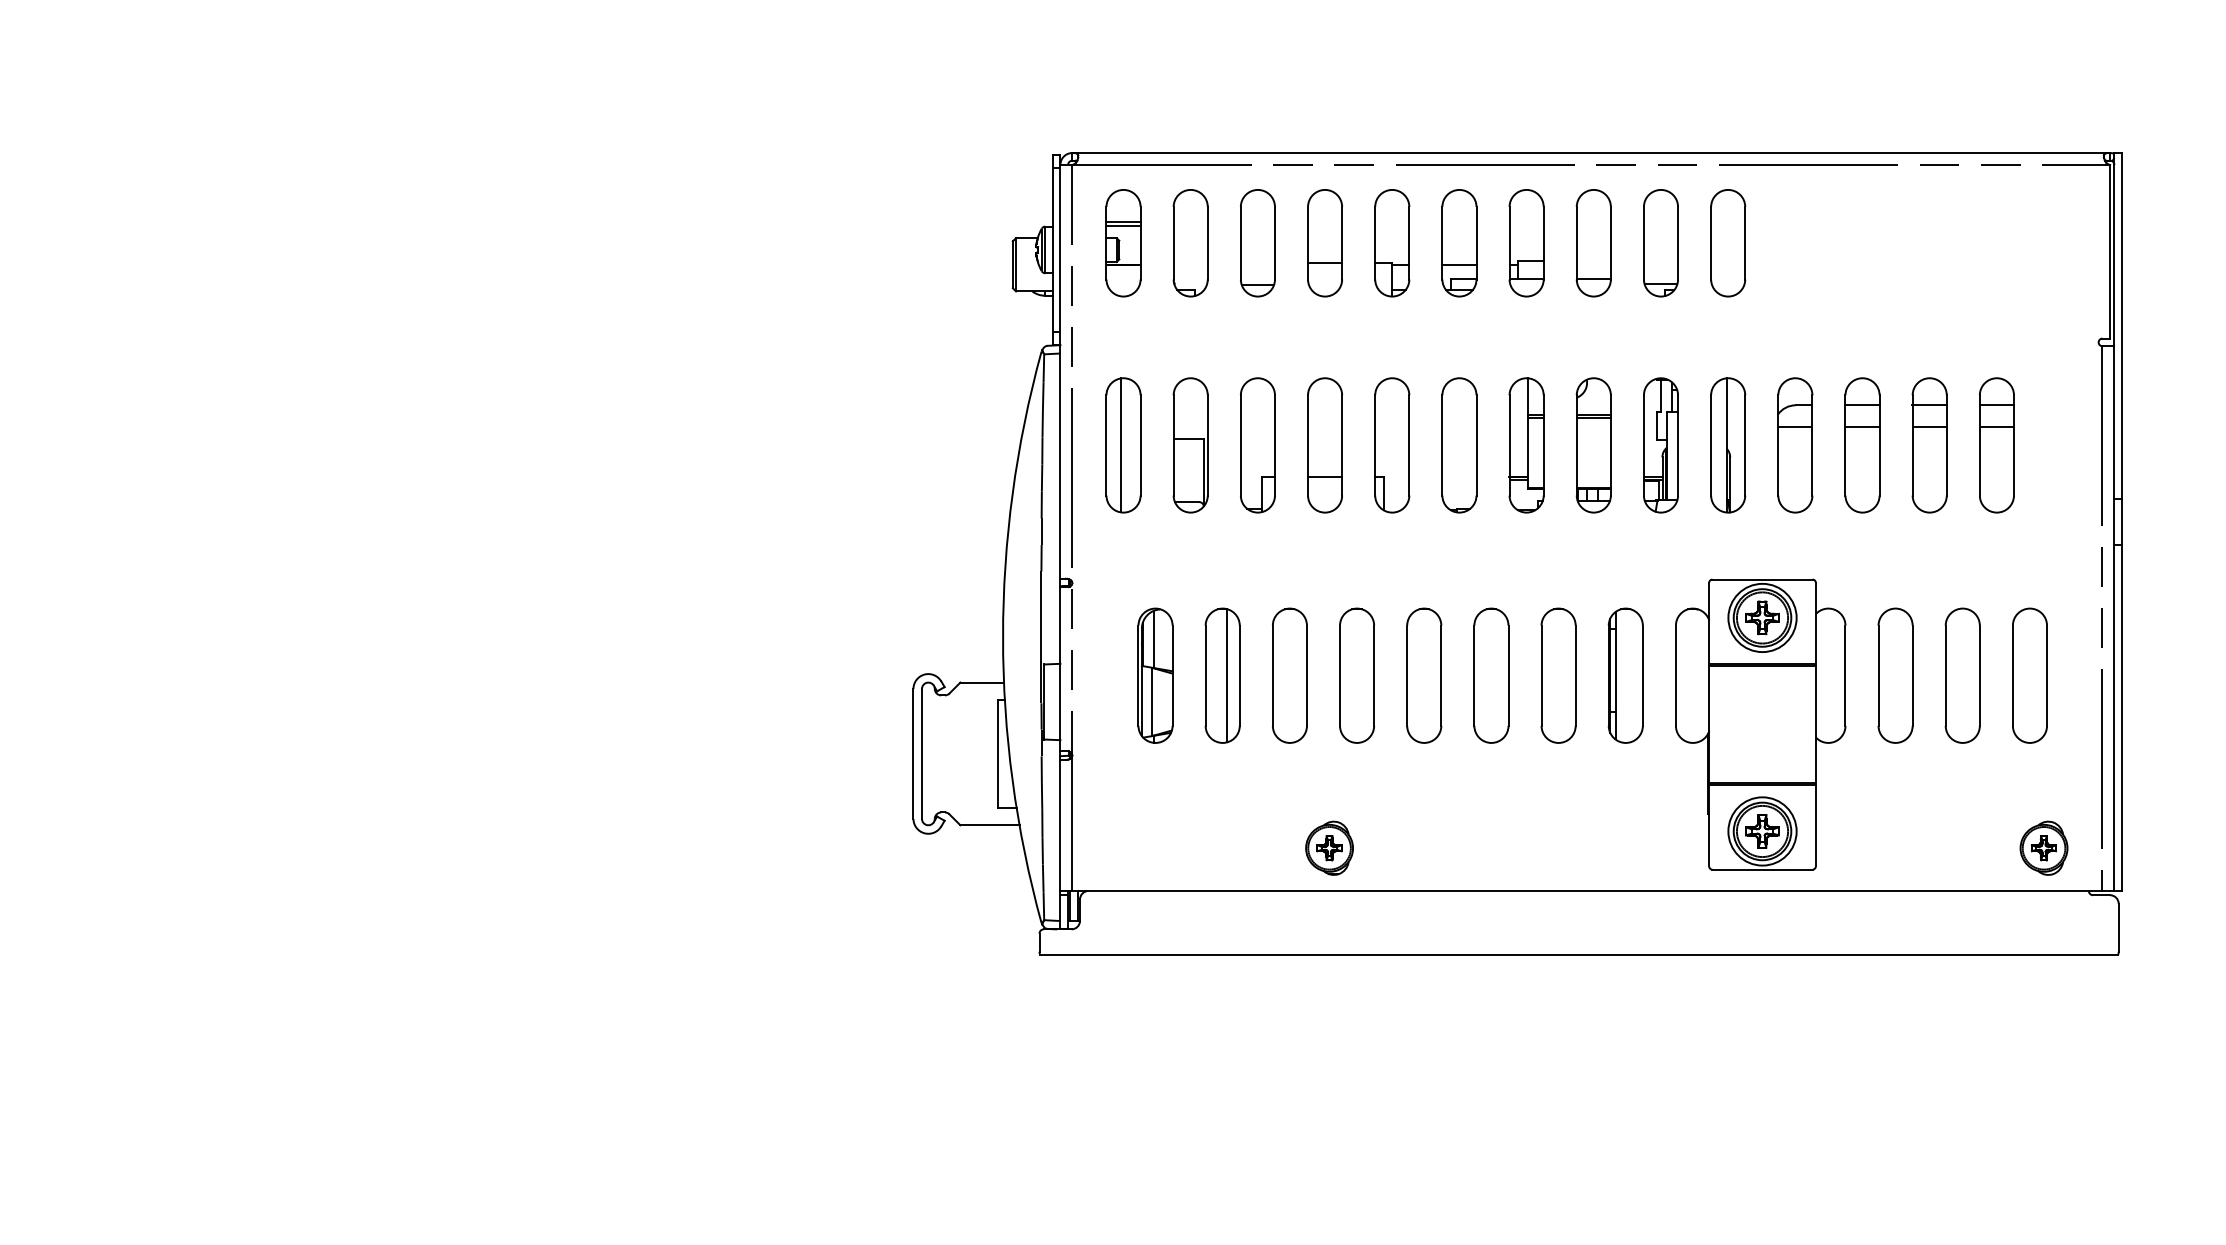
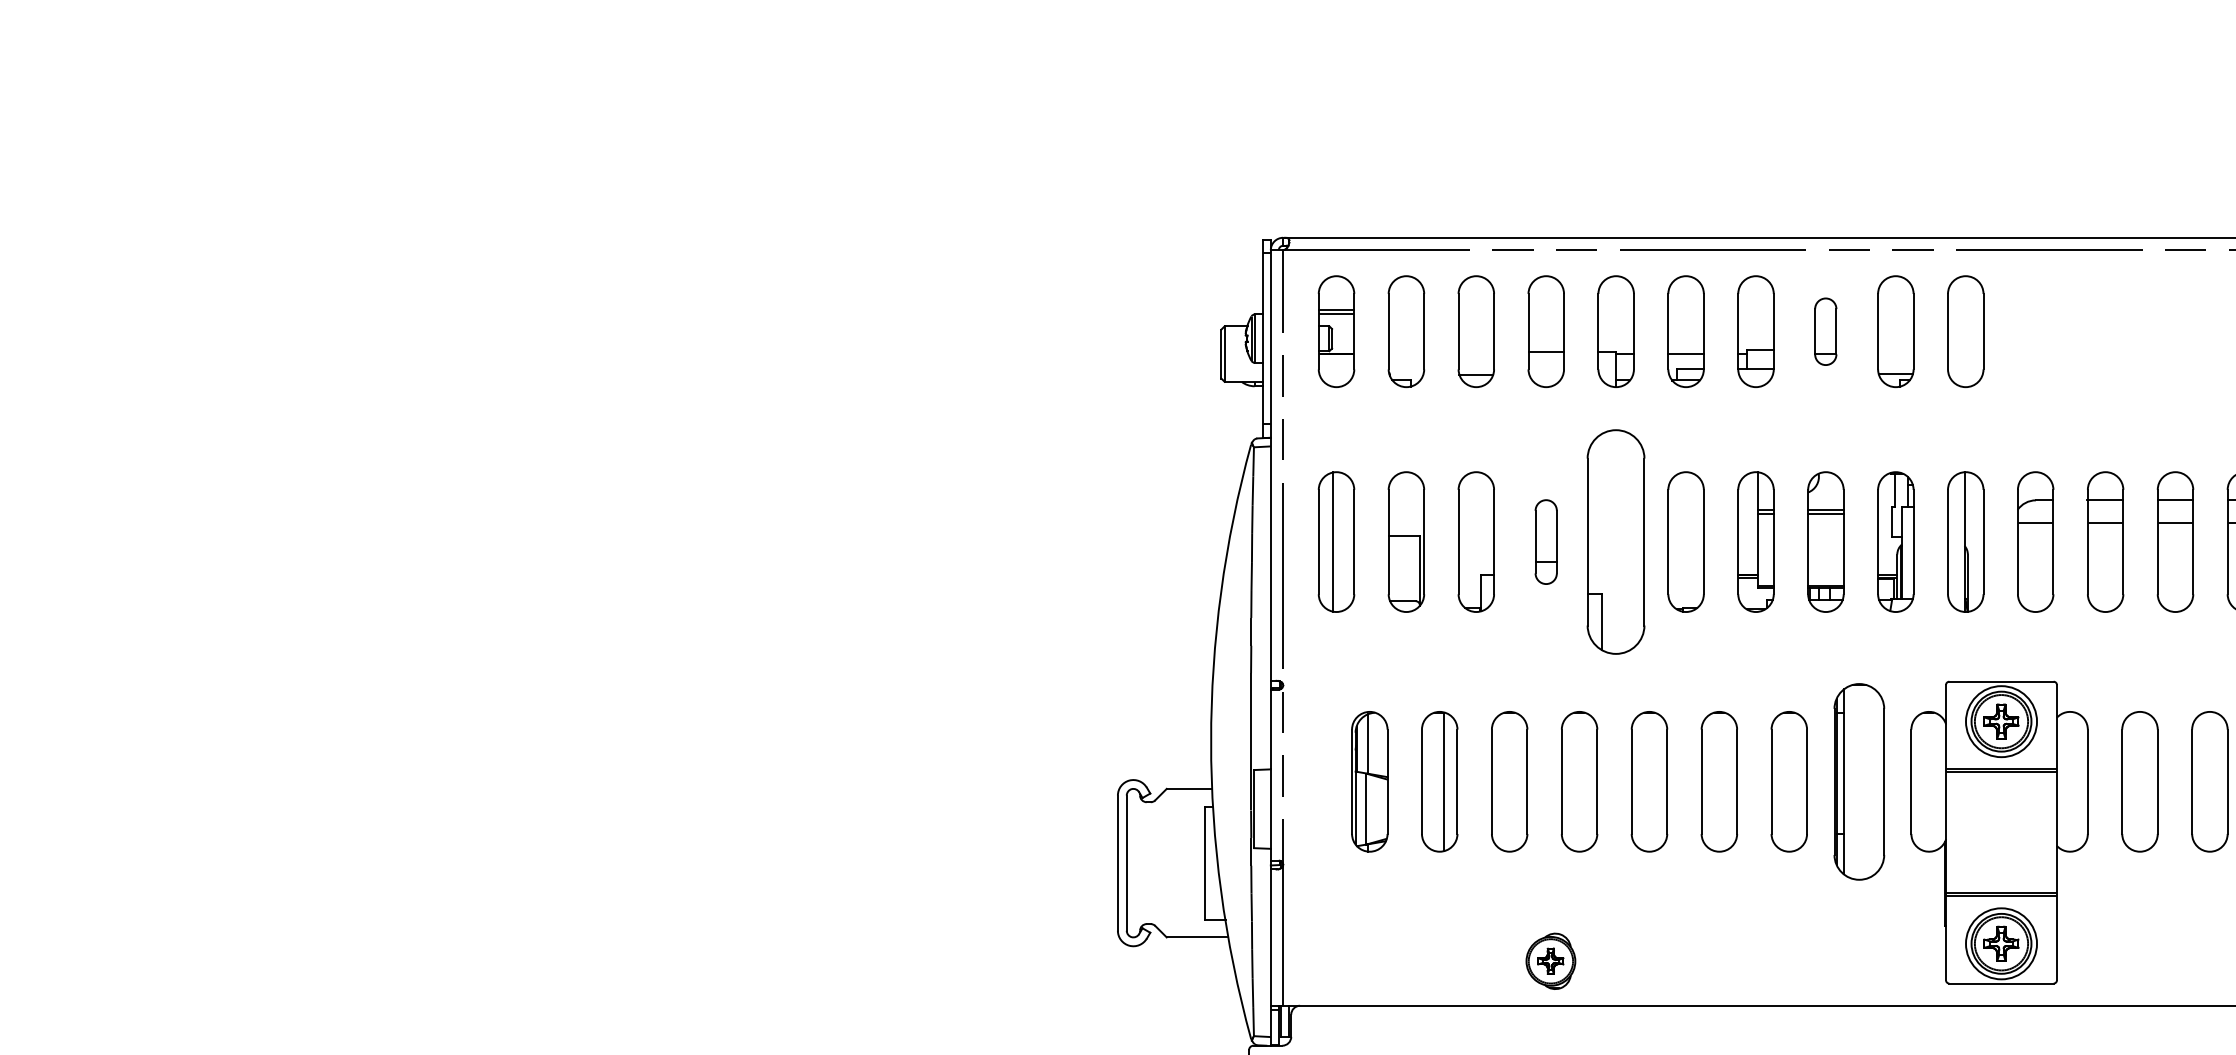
part: (1593, 243) -> (1825, 331), size x0.6
part: (1324, 445) -> (1545, 542), size x0.6
part: (1392, 445) -> (1616, 542), size x1.6
part: (1625, 675) -> (1858, 781), size x1.4

